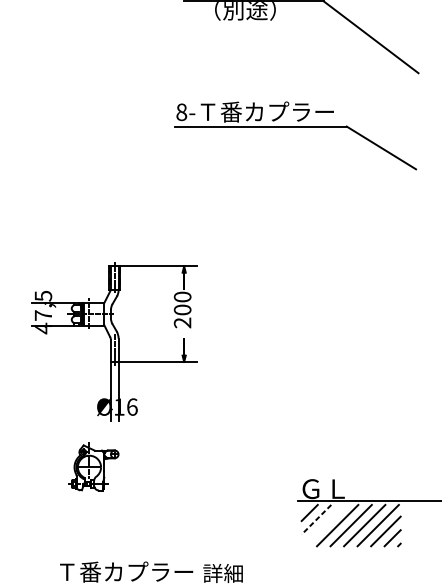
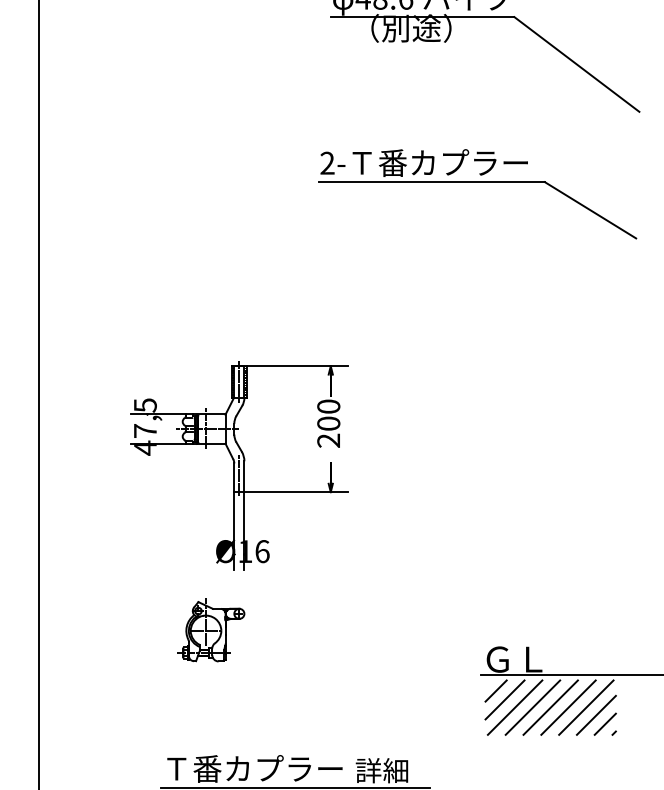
text: (181, 111) -> (327, 162), 8- -> 2-
line: (316, 519) -> (505, 699), dashed -> solid
line: (323, 525) -> (514, 707), added

